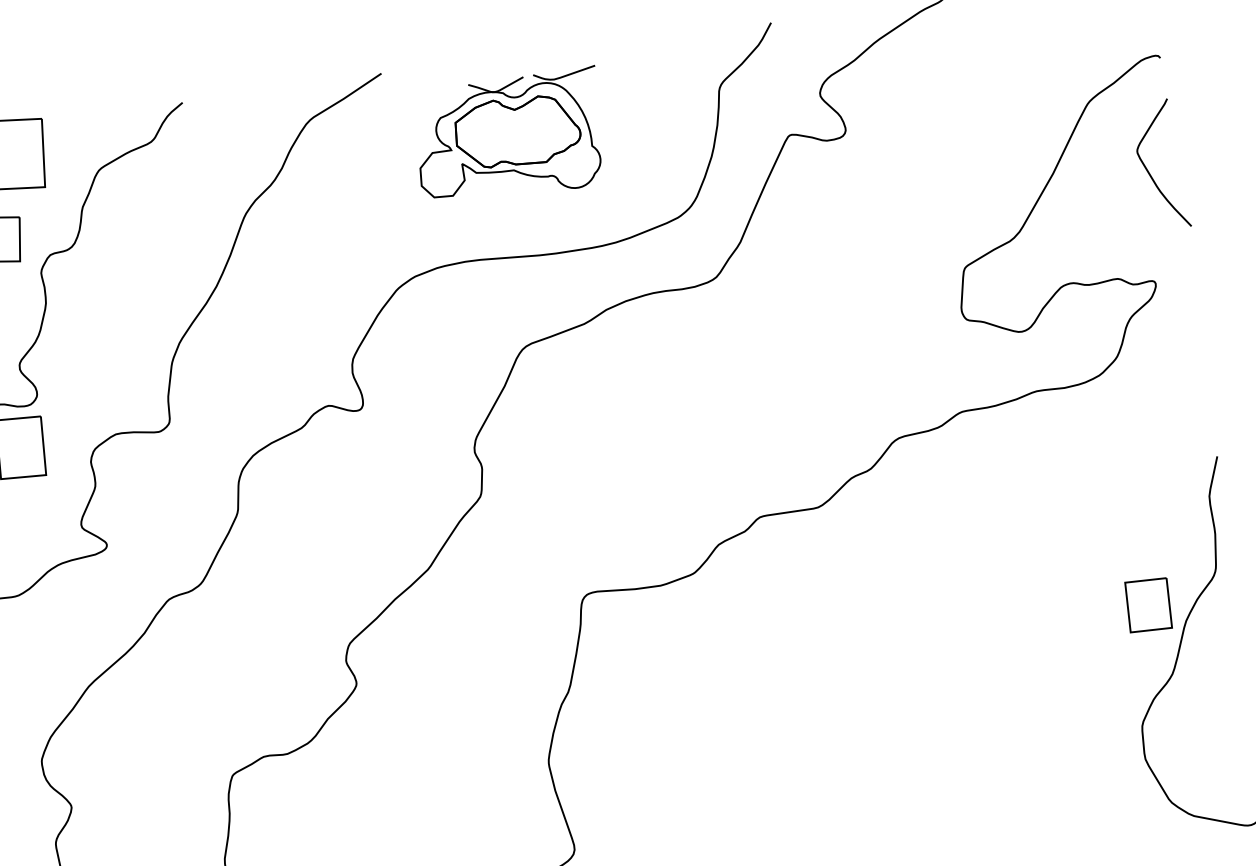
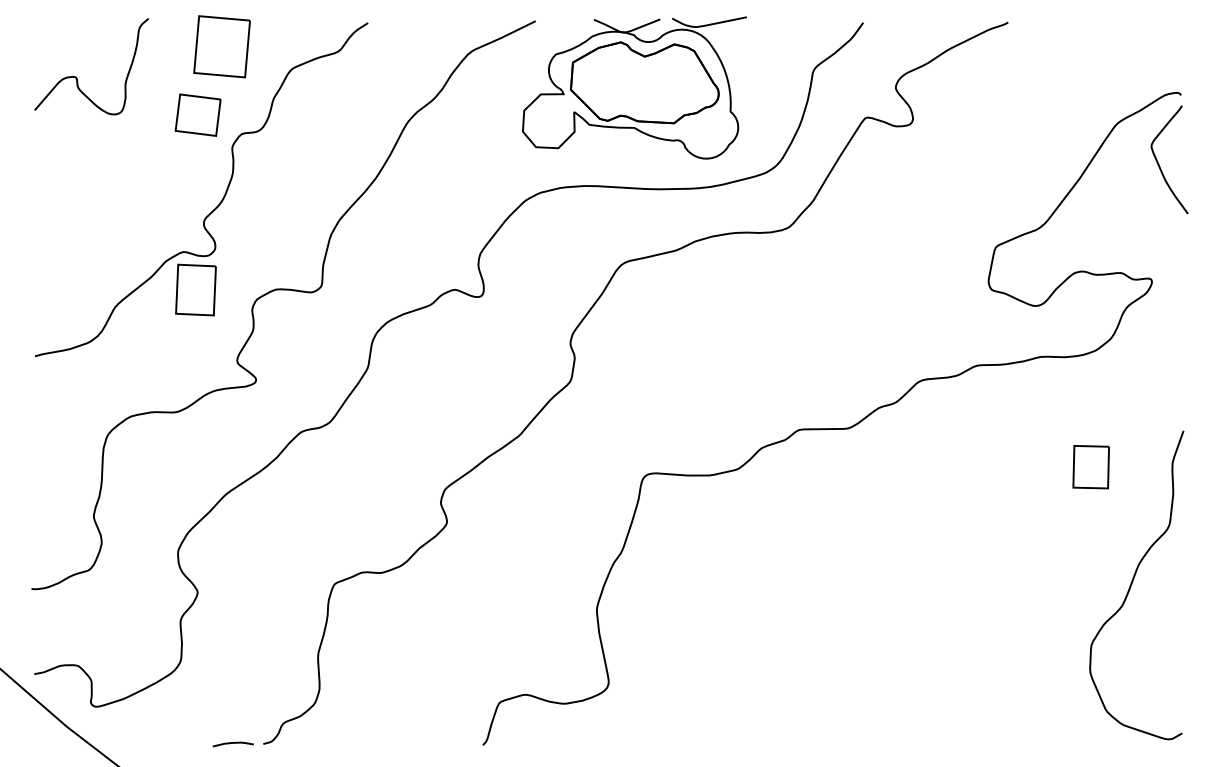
part: (509, 136) -> (634, 87), size x1.43
curve: (1148, 168) -> (1158, 161), moved
part: (1147, 605) -> (1090, 467), moved

